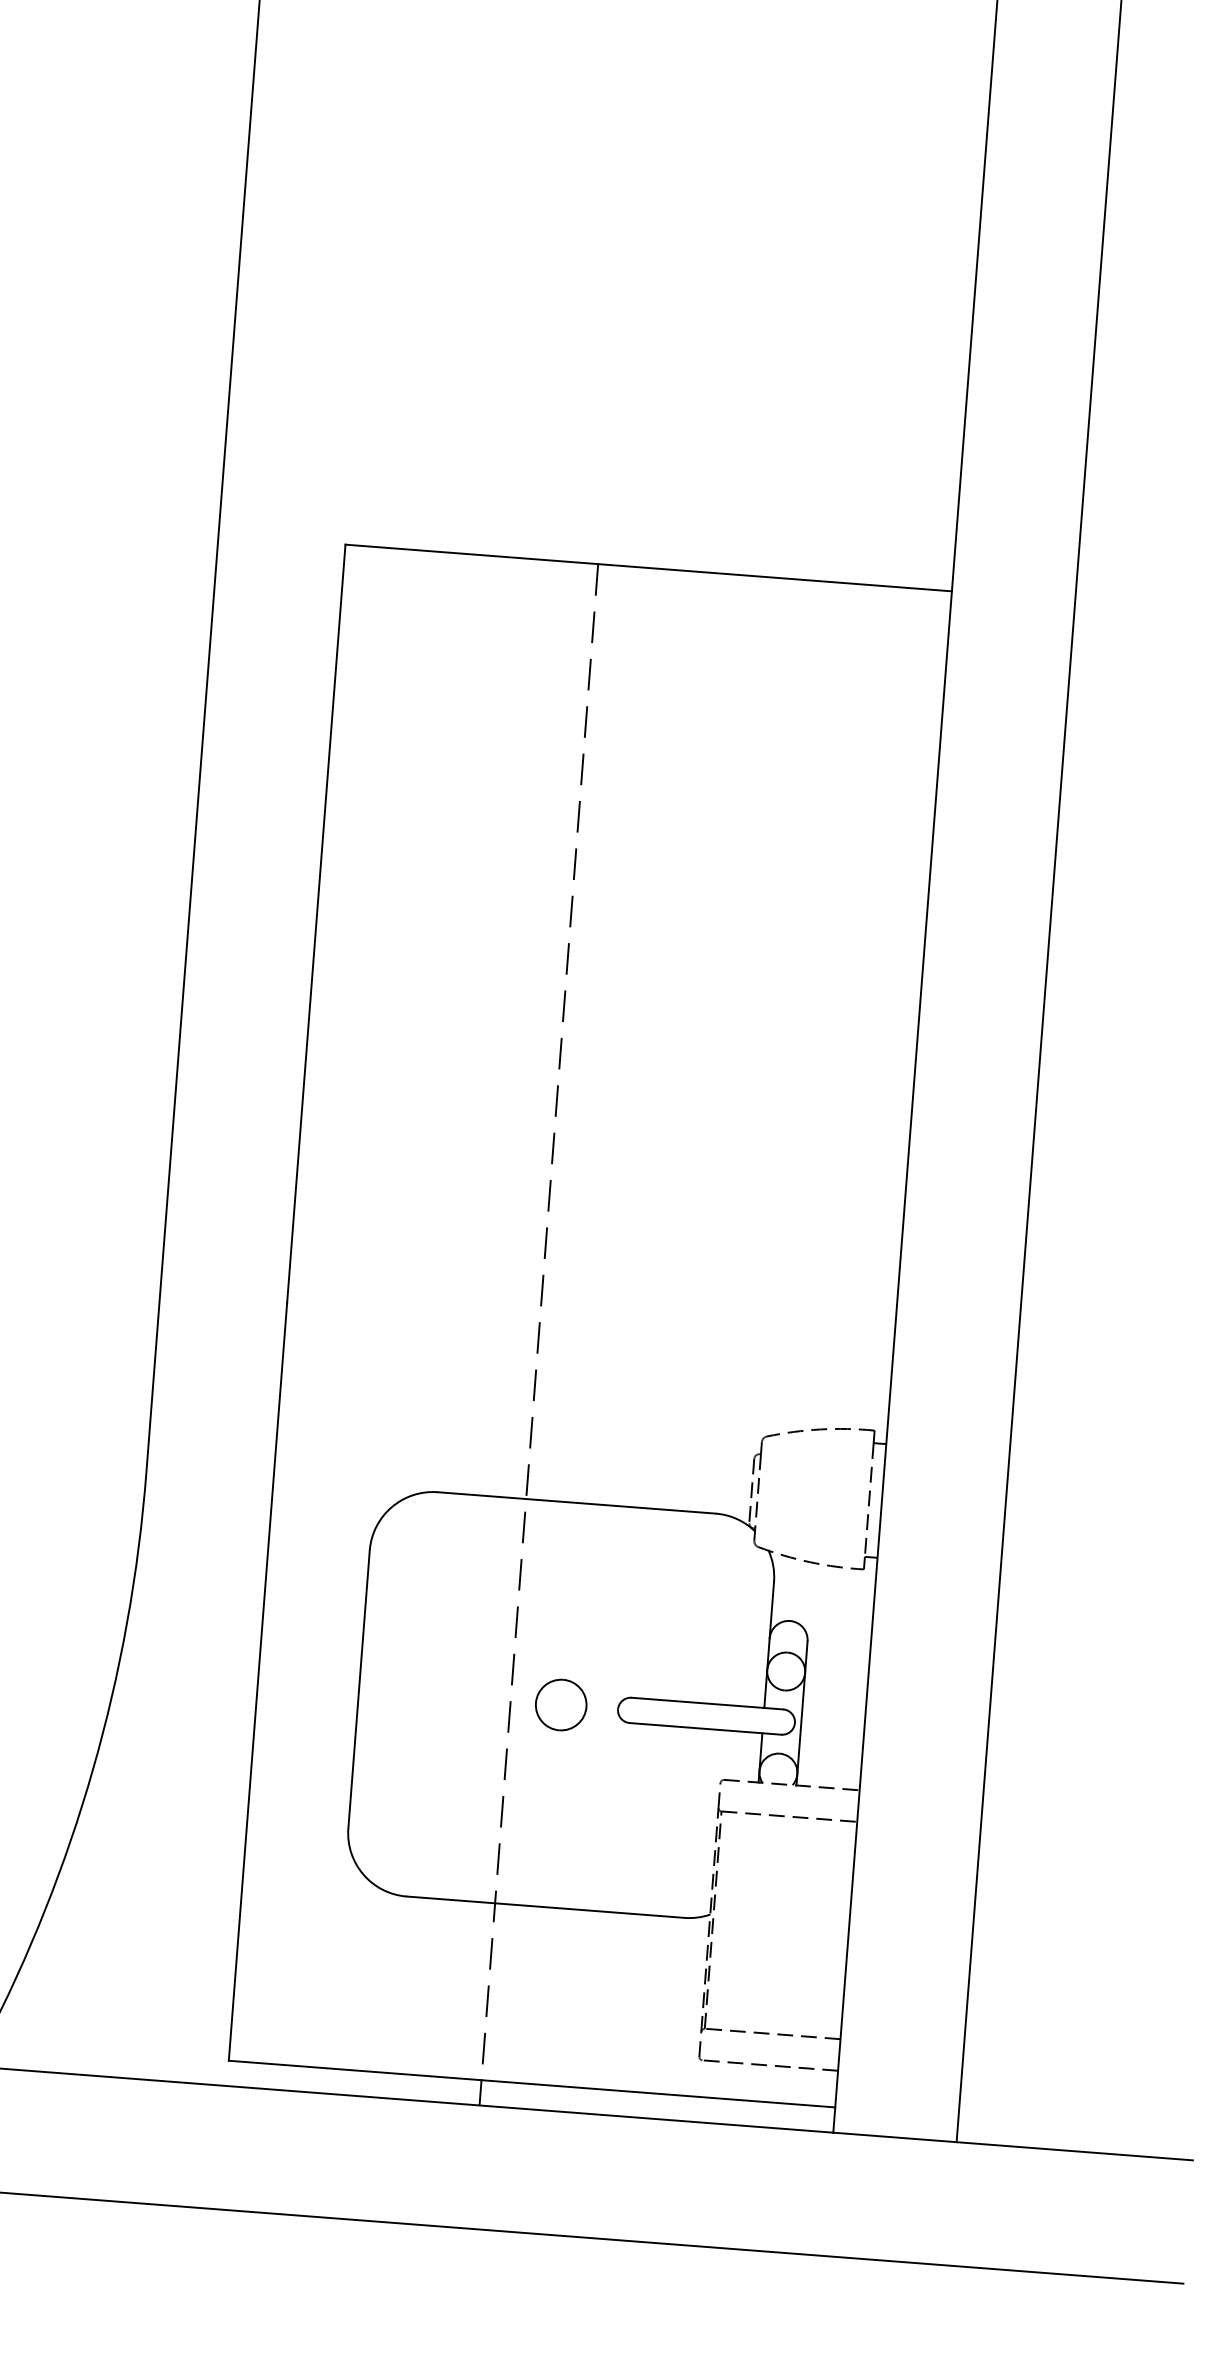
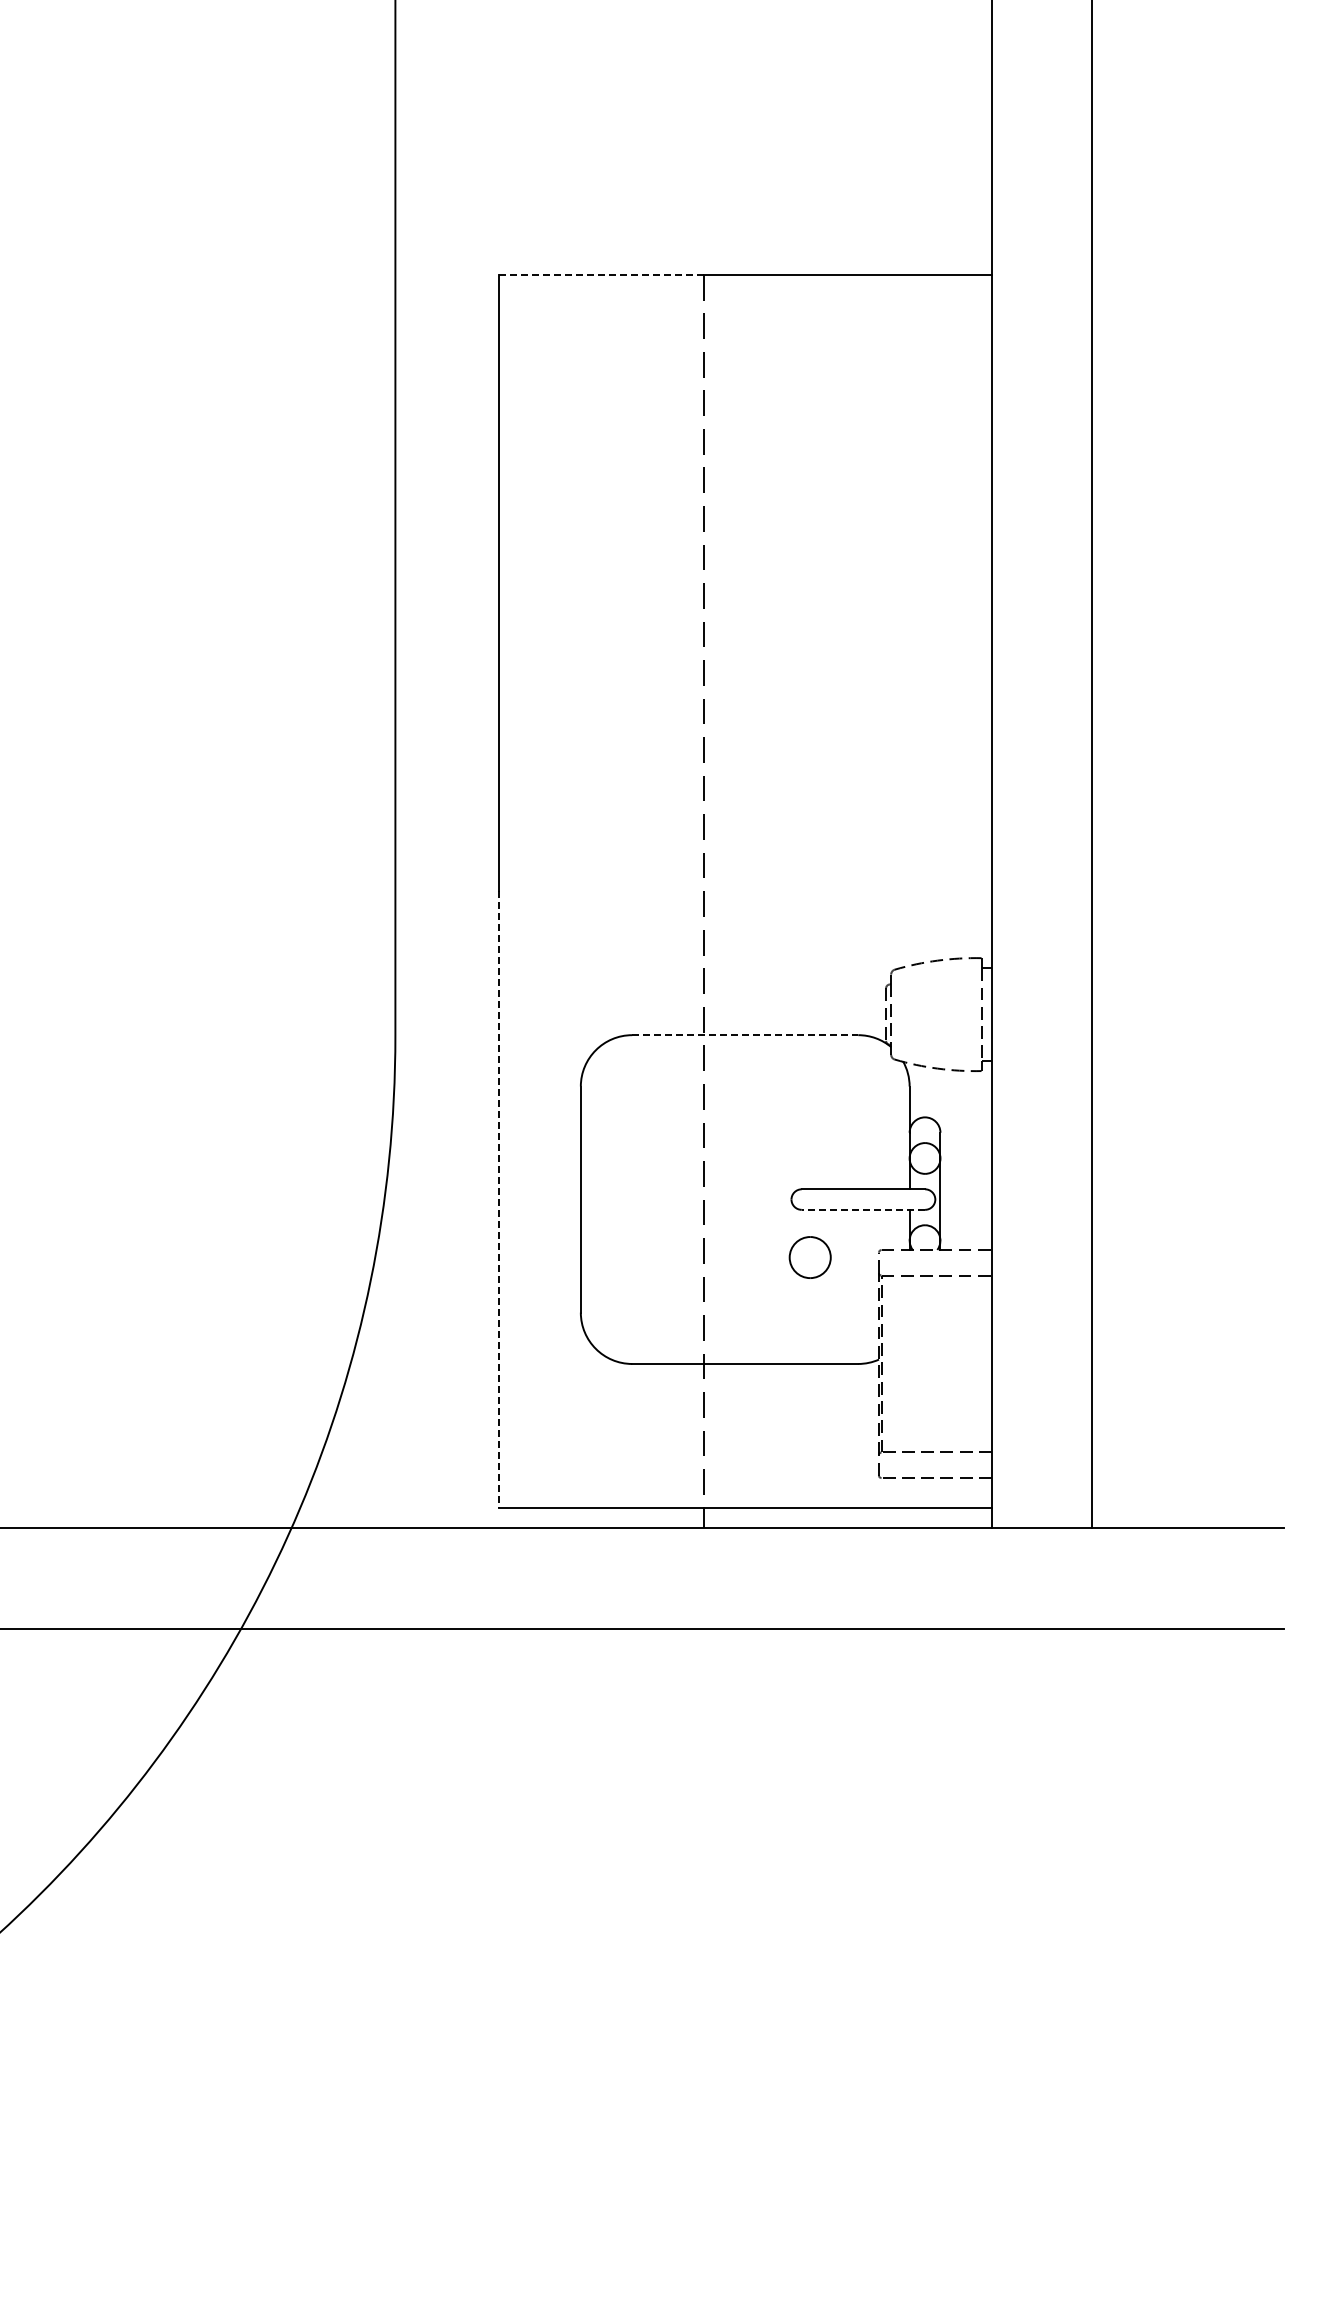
line: (471, 554) -> (601, 274), solid -> dashed
line: (577, 1503) -> (745, 1035), solid -> dashed
line: (257, 1682) -> (498, 1200), solid -> dashed
part: (560, 1704) -> (809, 1257), moved
line: (705, 1728) -> (863, 1209), solid -> dashed

